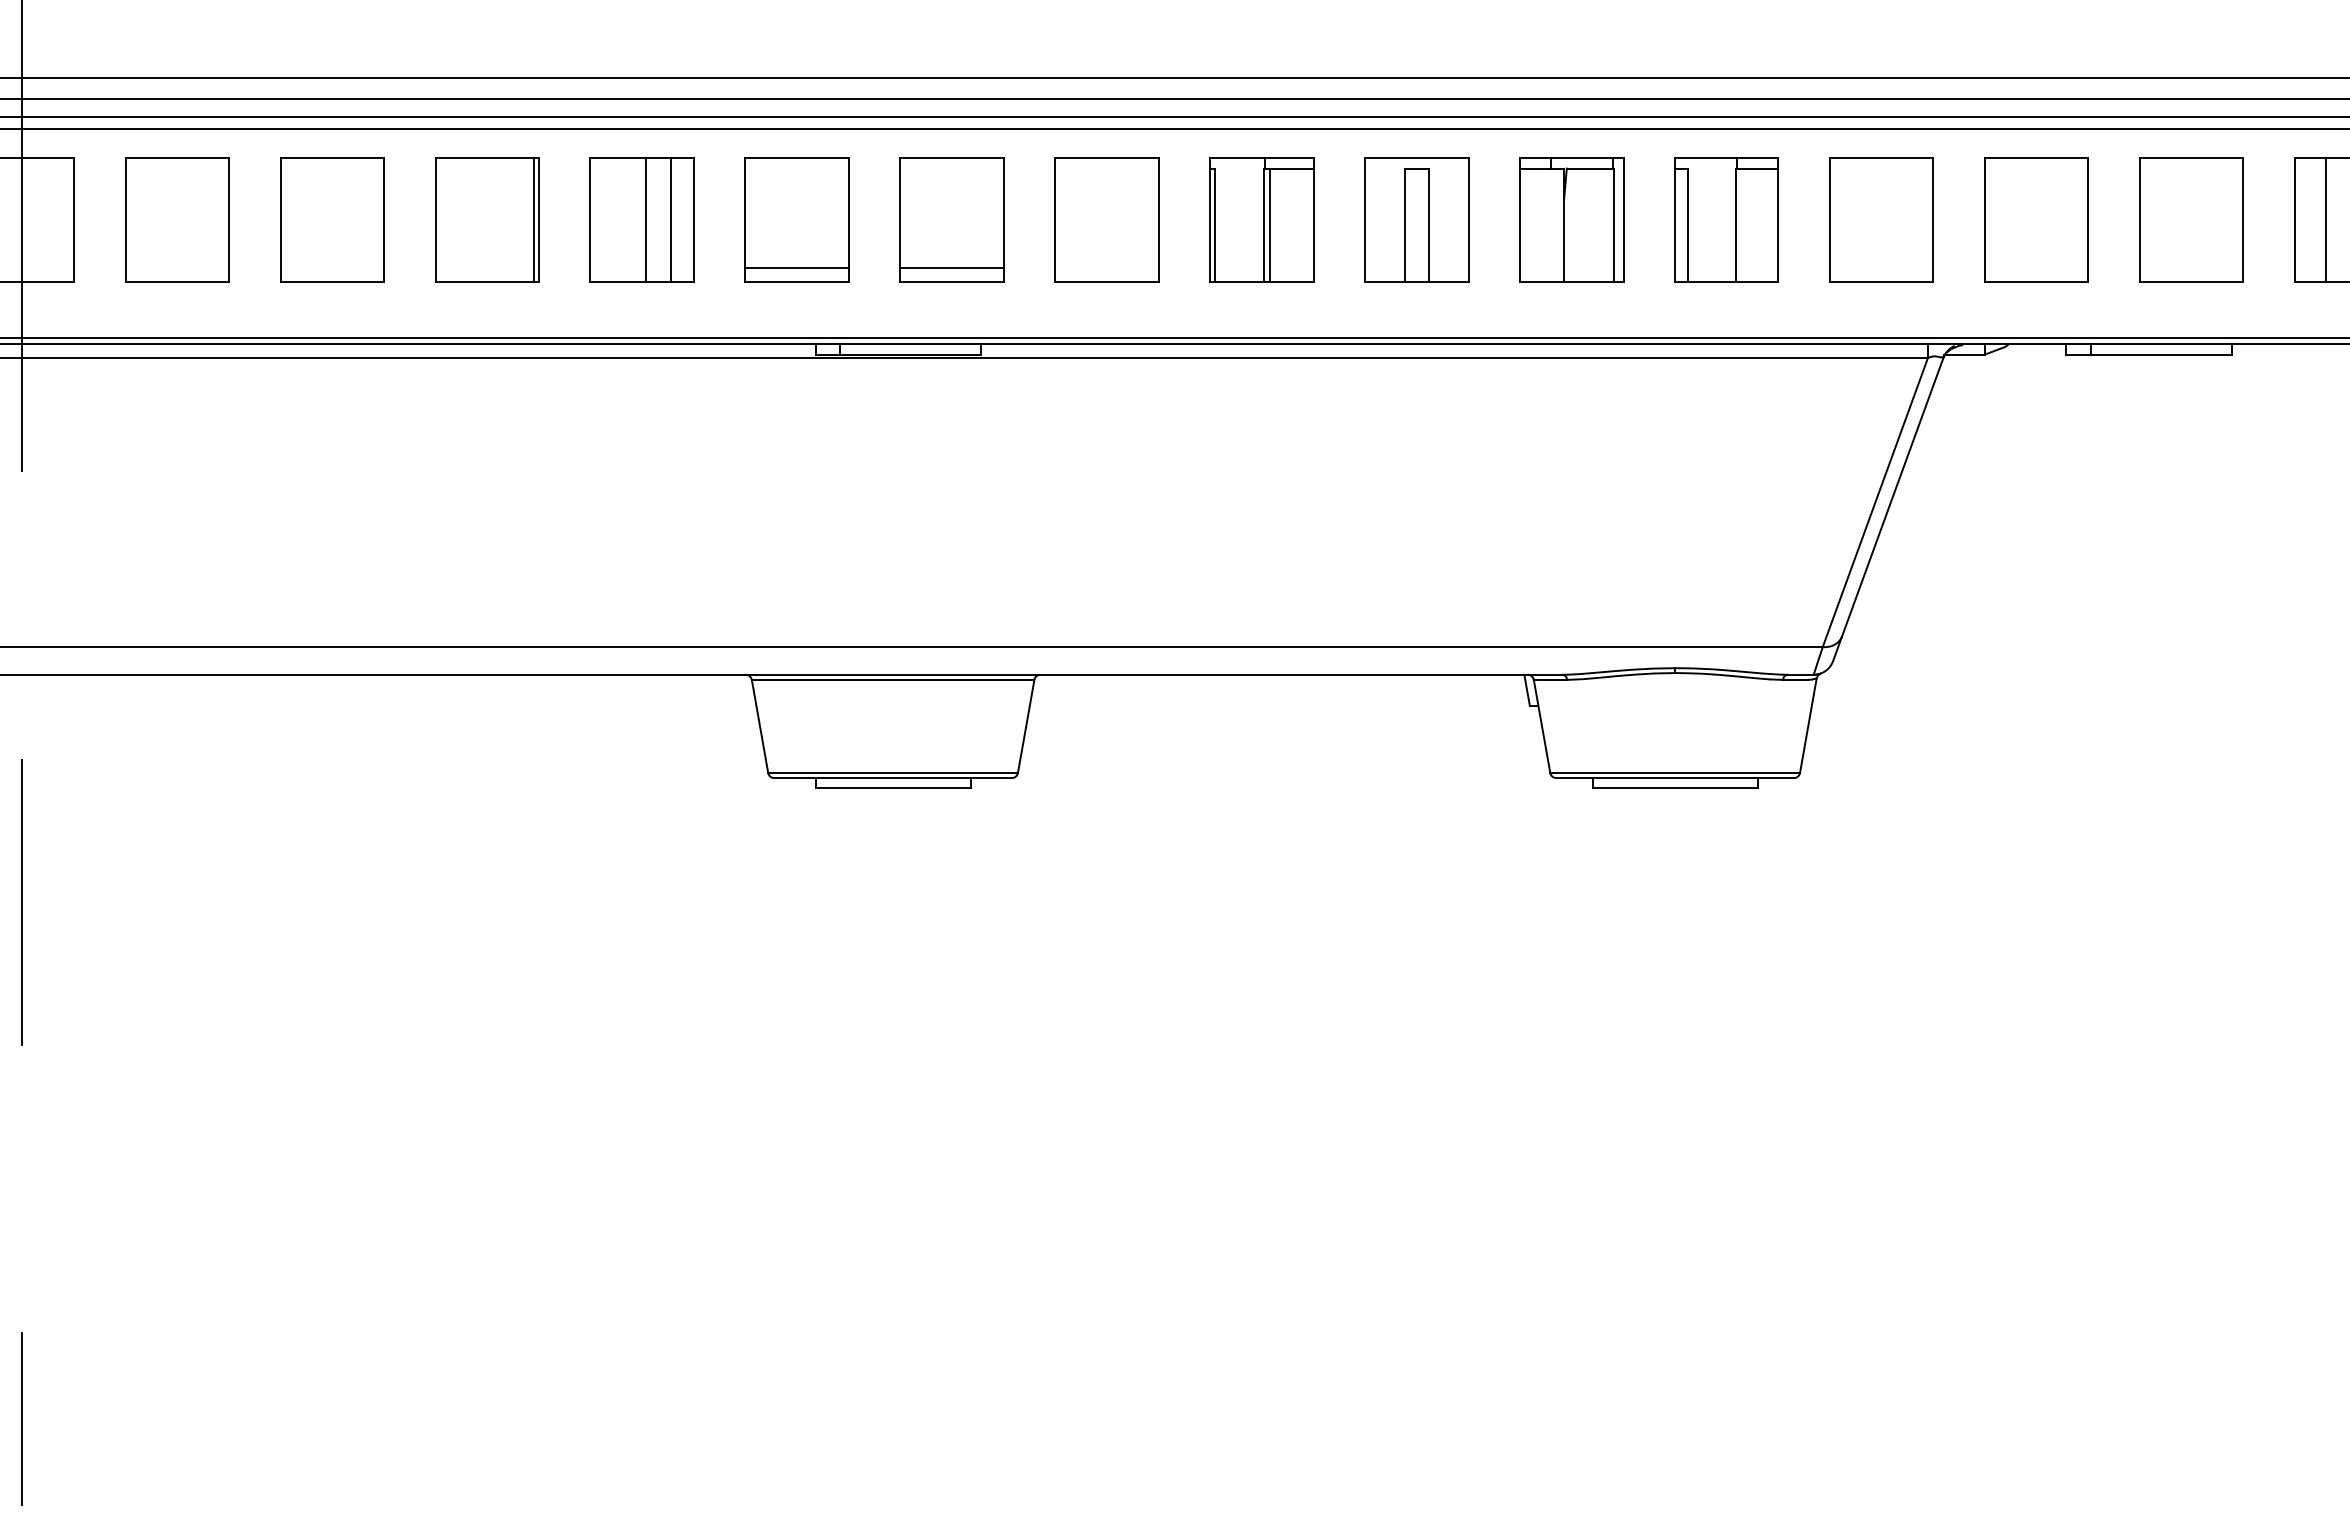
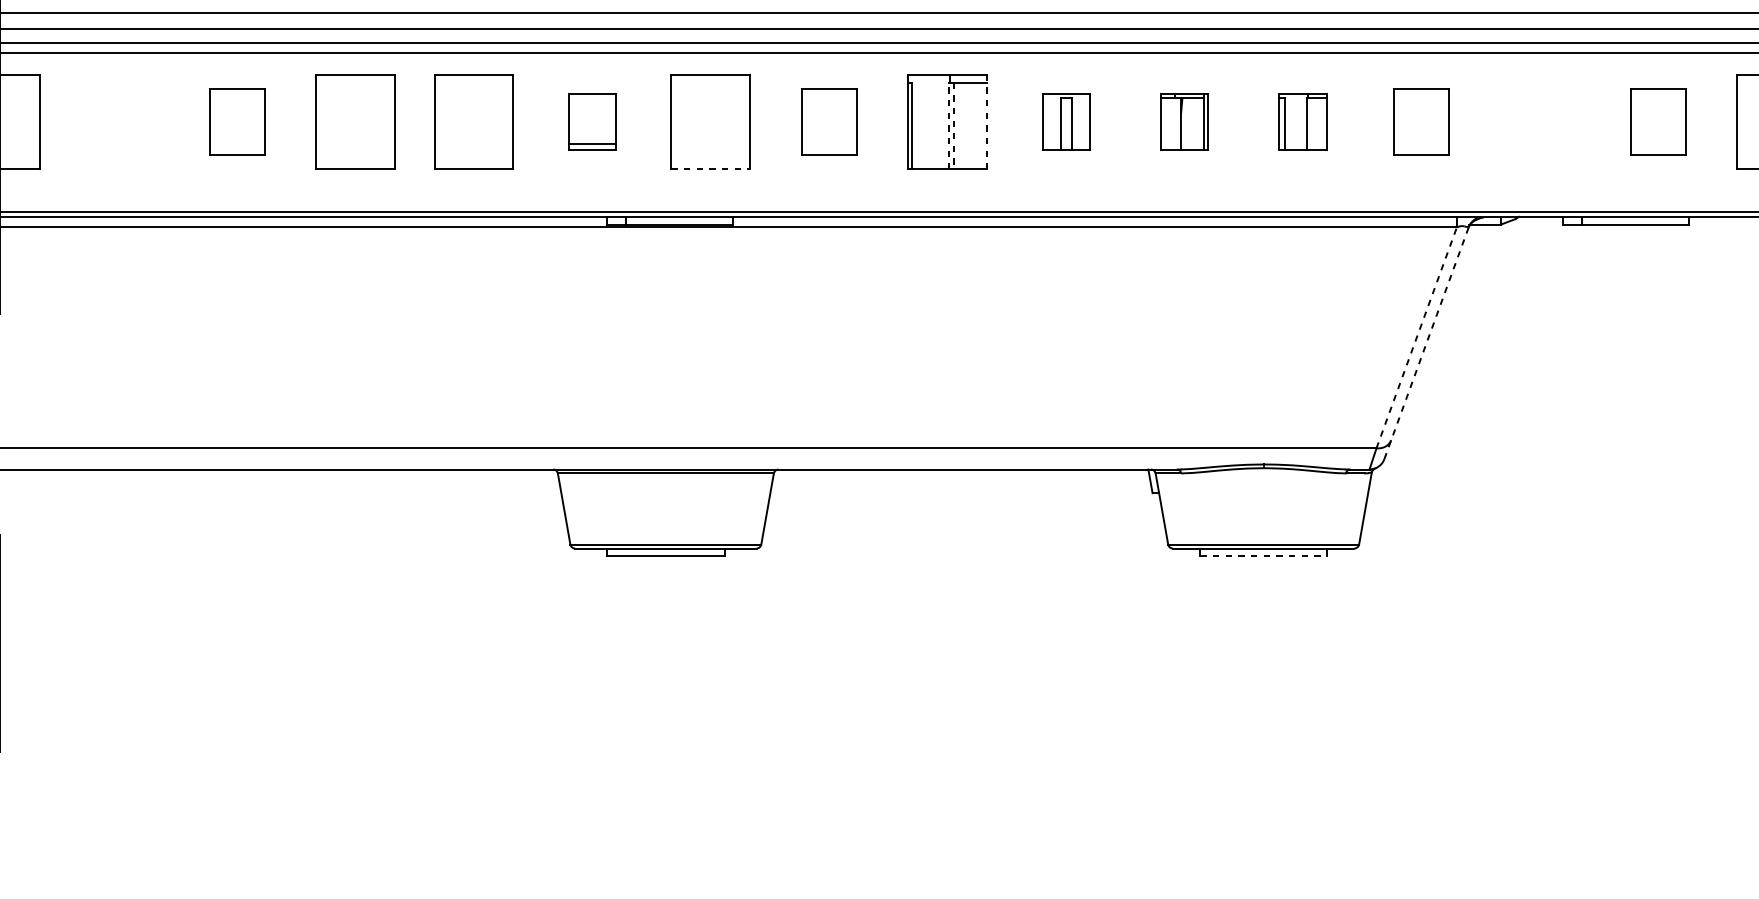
part: (177, 219) -> (118, 121), removed
part: (332, 219) -> (237, 121), size x0.7
part: (796, 219) -> (592, 121), size x0.6
part: (1106, 219) -> (828, 121), size x0.7
part: (1416, 219) -> (1065, 121), size x0.6
part: (1571, 219) -> (1184, 121), size x0.6
part: (1726, 219) -> (1302, 121), size x0.6
part: (1881, 219) -> (1421, 121), size x0.7
part: (2036, 219) -> (1539, 121), removed
part: (2191, 219) -> (1658, 121), size x0.7
line: (533, 220) -> (390, 122), removed
line: (645, 220) -> (476, 122), removed
line: (670, 220) -> (495, 122), removed
line: (1313, 220) -> (987, 122), solid -> dashed
line: (1263, 225) -> (948, 126), solid -> dashed
line: (1269, 225) -> (953, 126), solid -> dashed
line: (951, 267) -> (710, 158), removed
line: (952, 282) -> (711, 169), solid -> dashed
line: (1875, 502) -> (1416, 337), solid -> dashed
line: (1888, 509) -> (1426, 343), solid -> dashed
line: (1675, 788) -> (1263, 556), solid -> dashed

